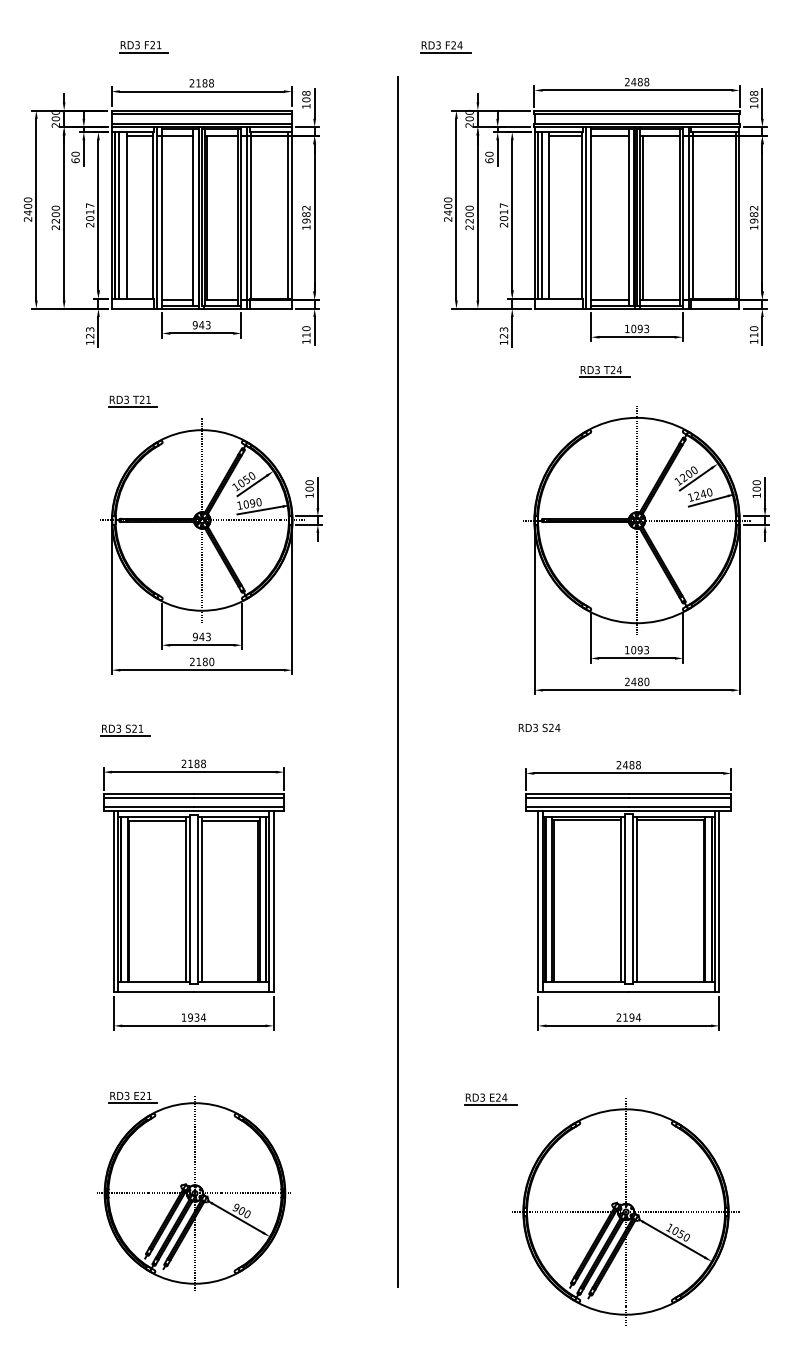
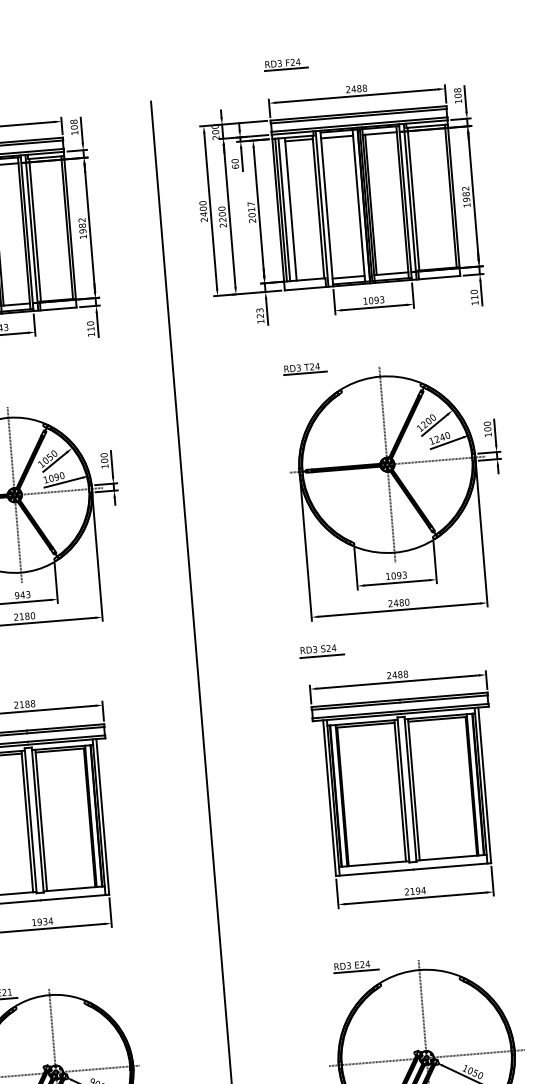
part: (445, 47) -> (285, 64), moved
part: (604, 371) -> (304, 368), moved
line: (542, 736) -> (321, 656), added
part: (490, 1099) -> (355, 966), moved

